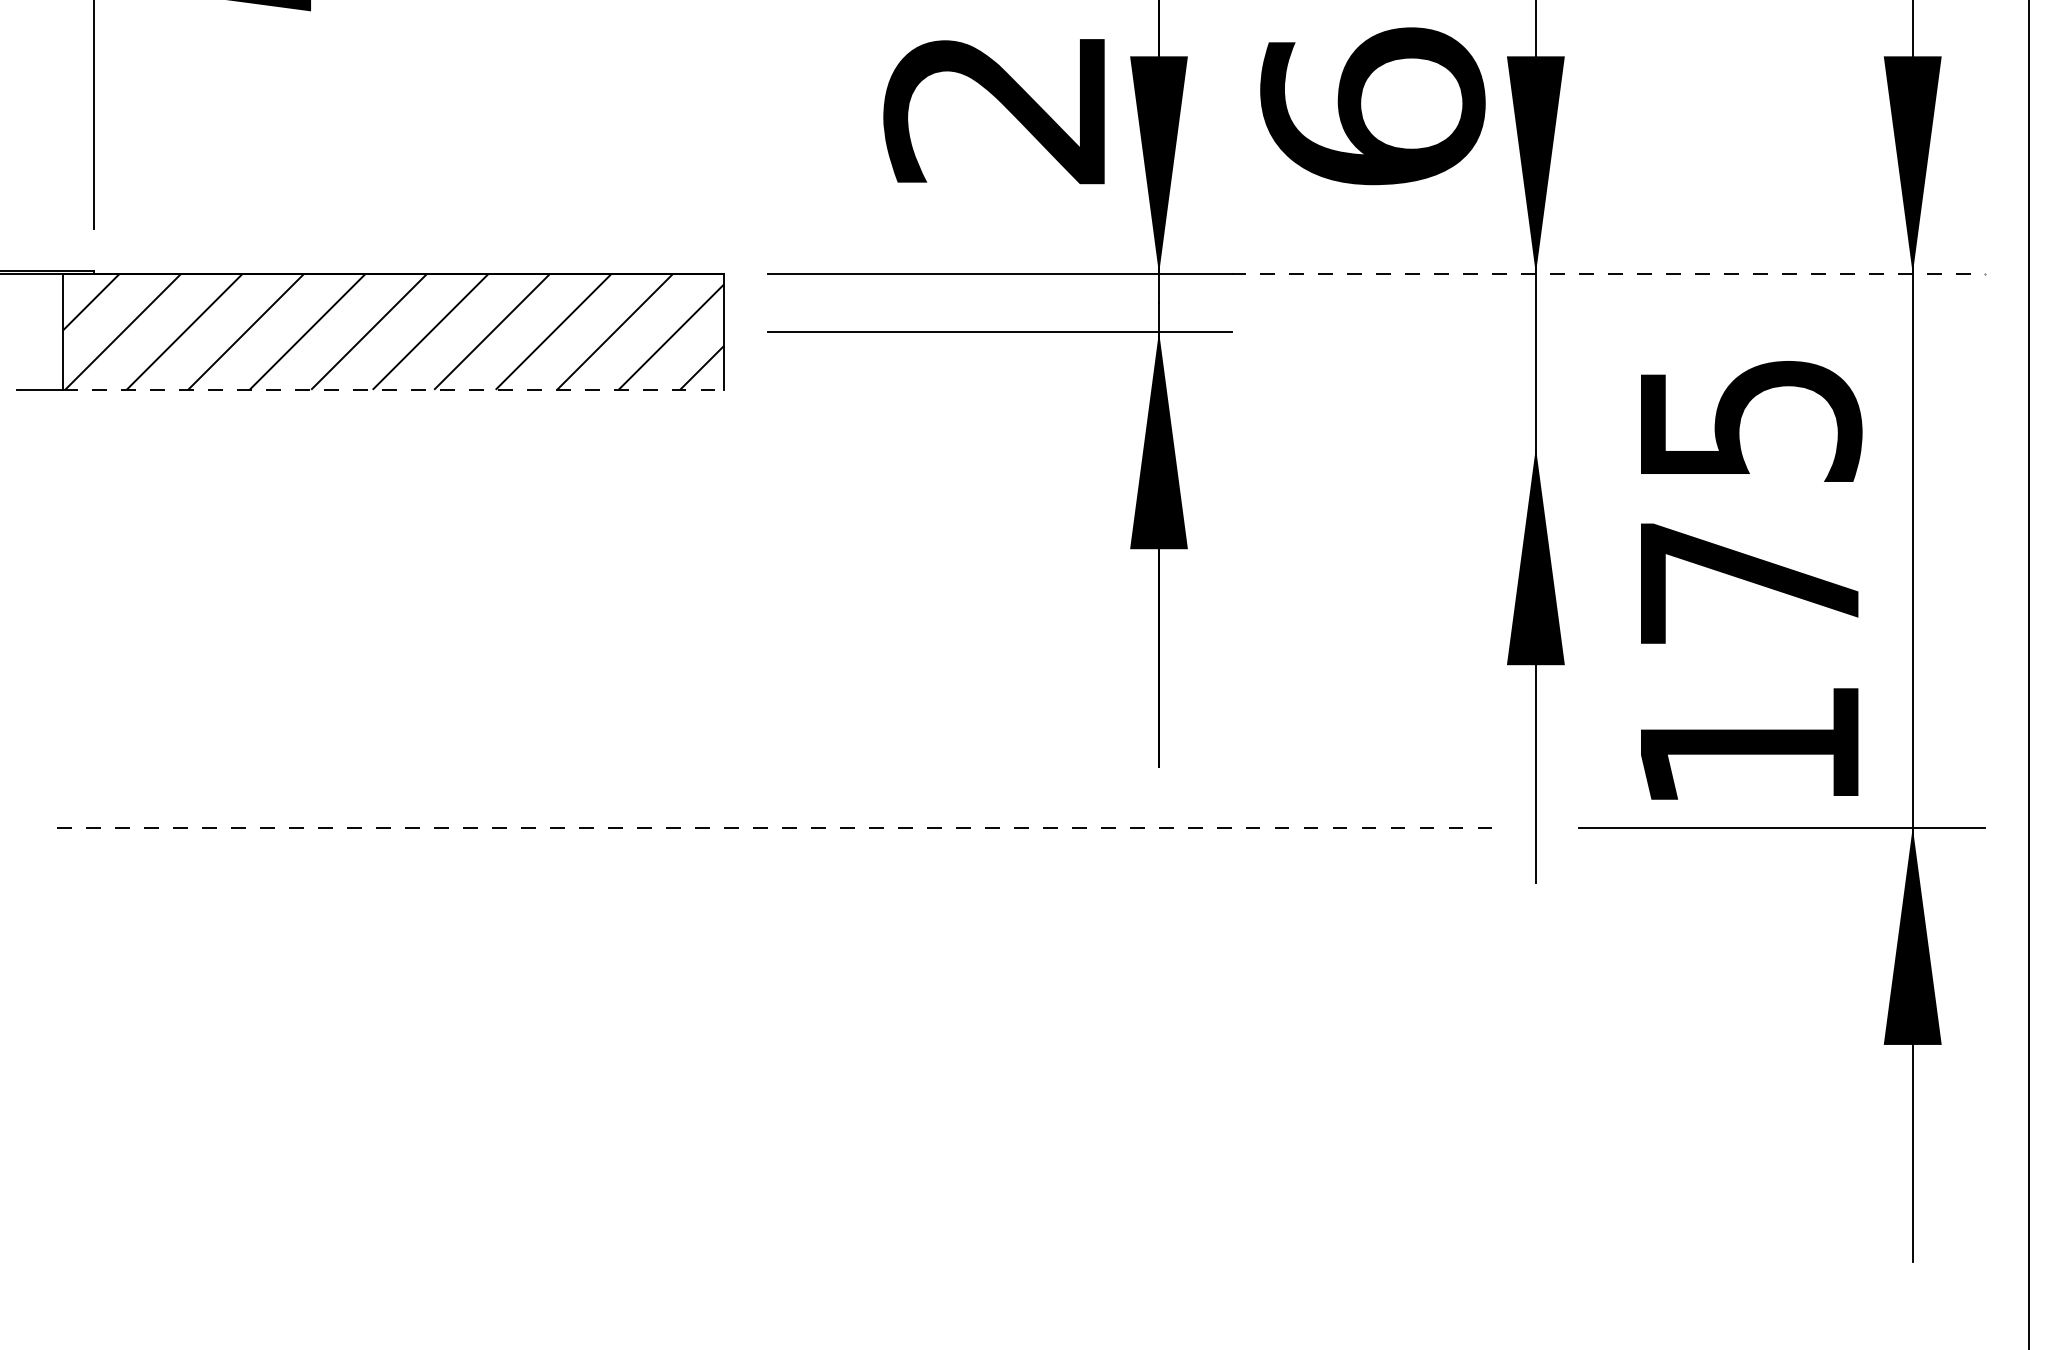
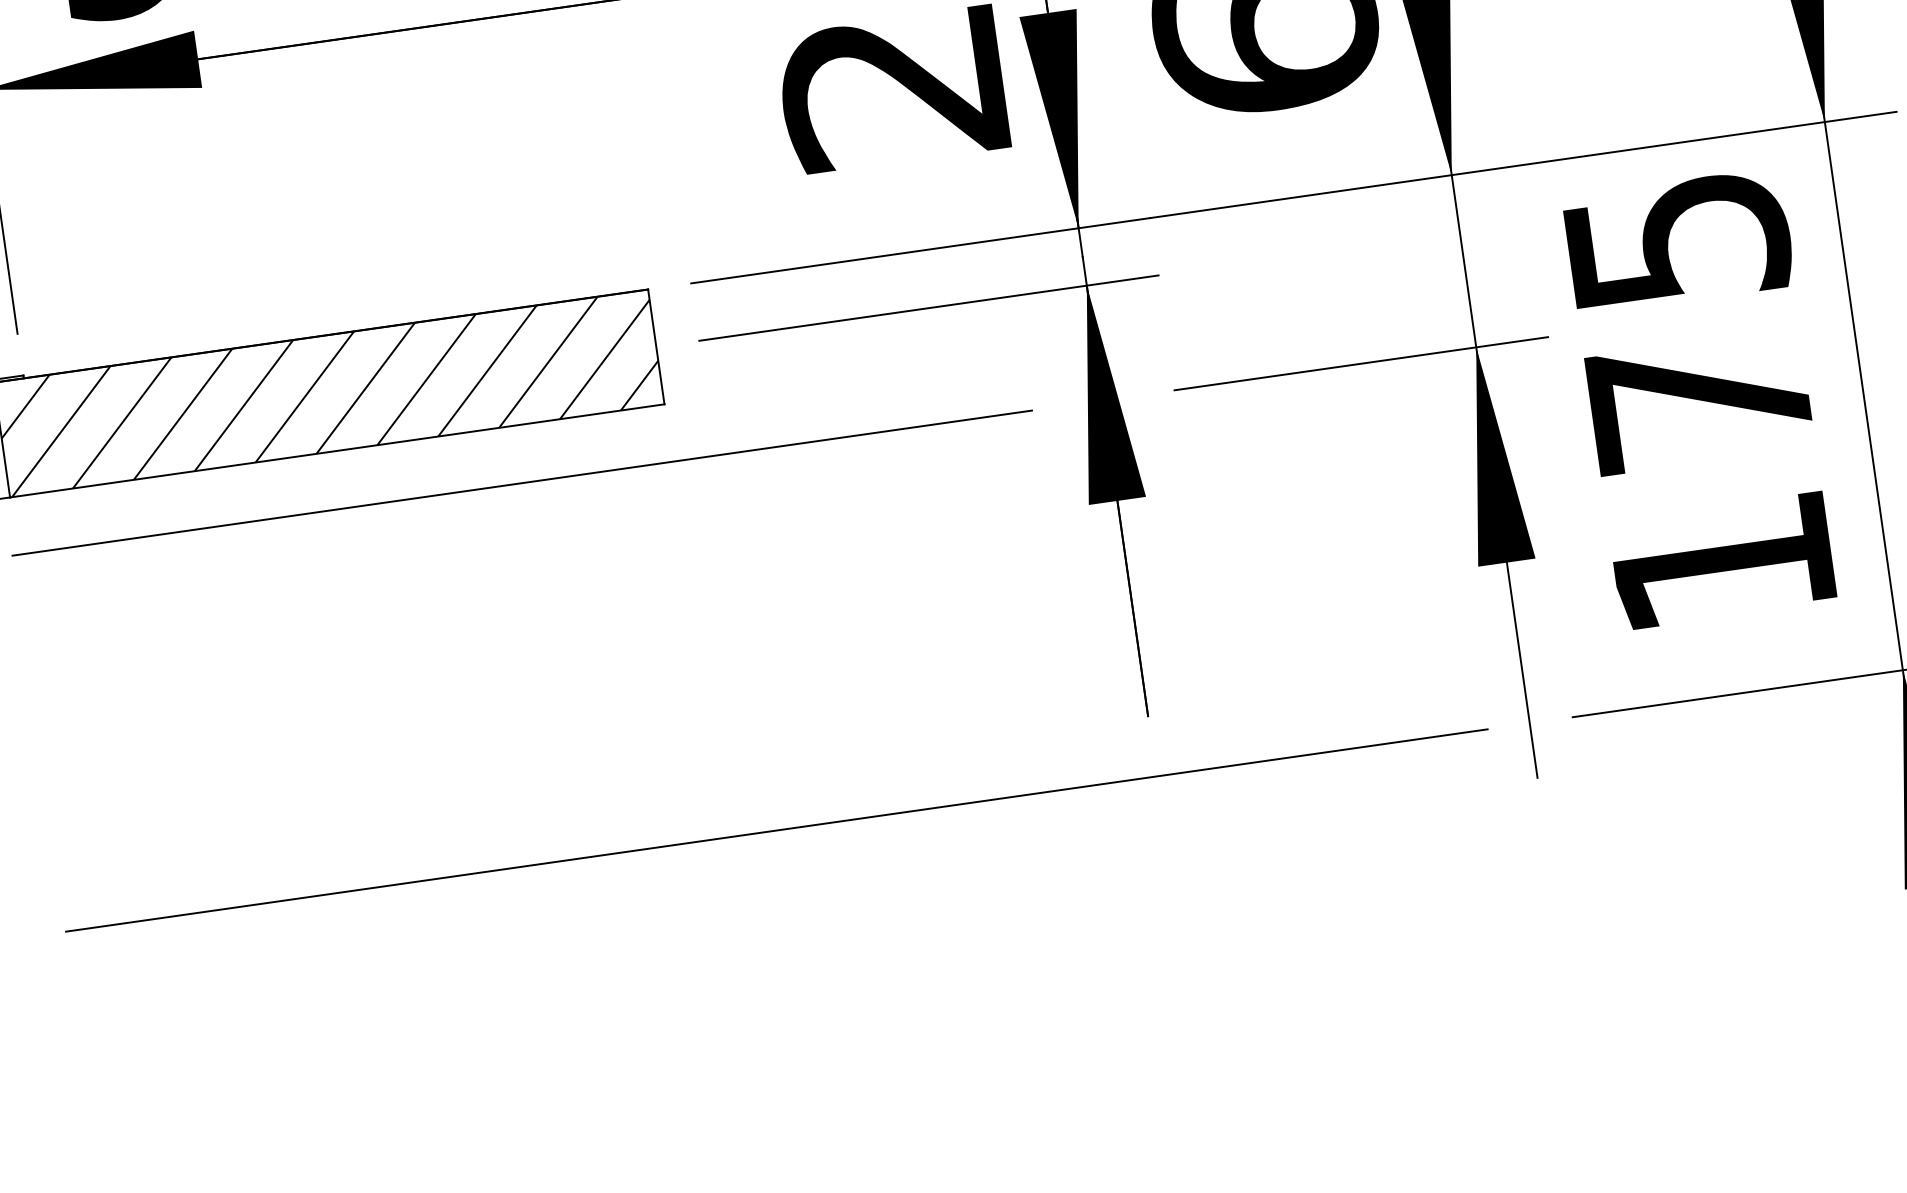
line: (1608, 273) -> (1523, 164), dashed -> solid
line: (394, 389) -> (338, 450), dashed -> solid
line: (572, 447) -> (522, 482), added
line: (1419, 447) -> (1360, 363), added
text: (1751, 580) -> (1701, 398), moved
line: (775, 827) -> (776, 830), dashed -> solid

